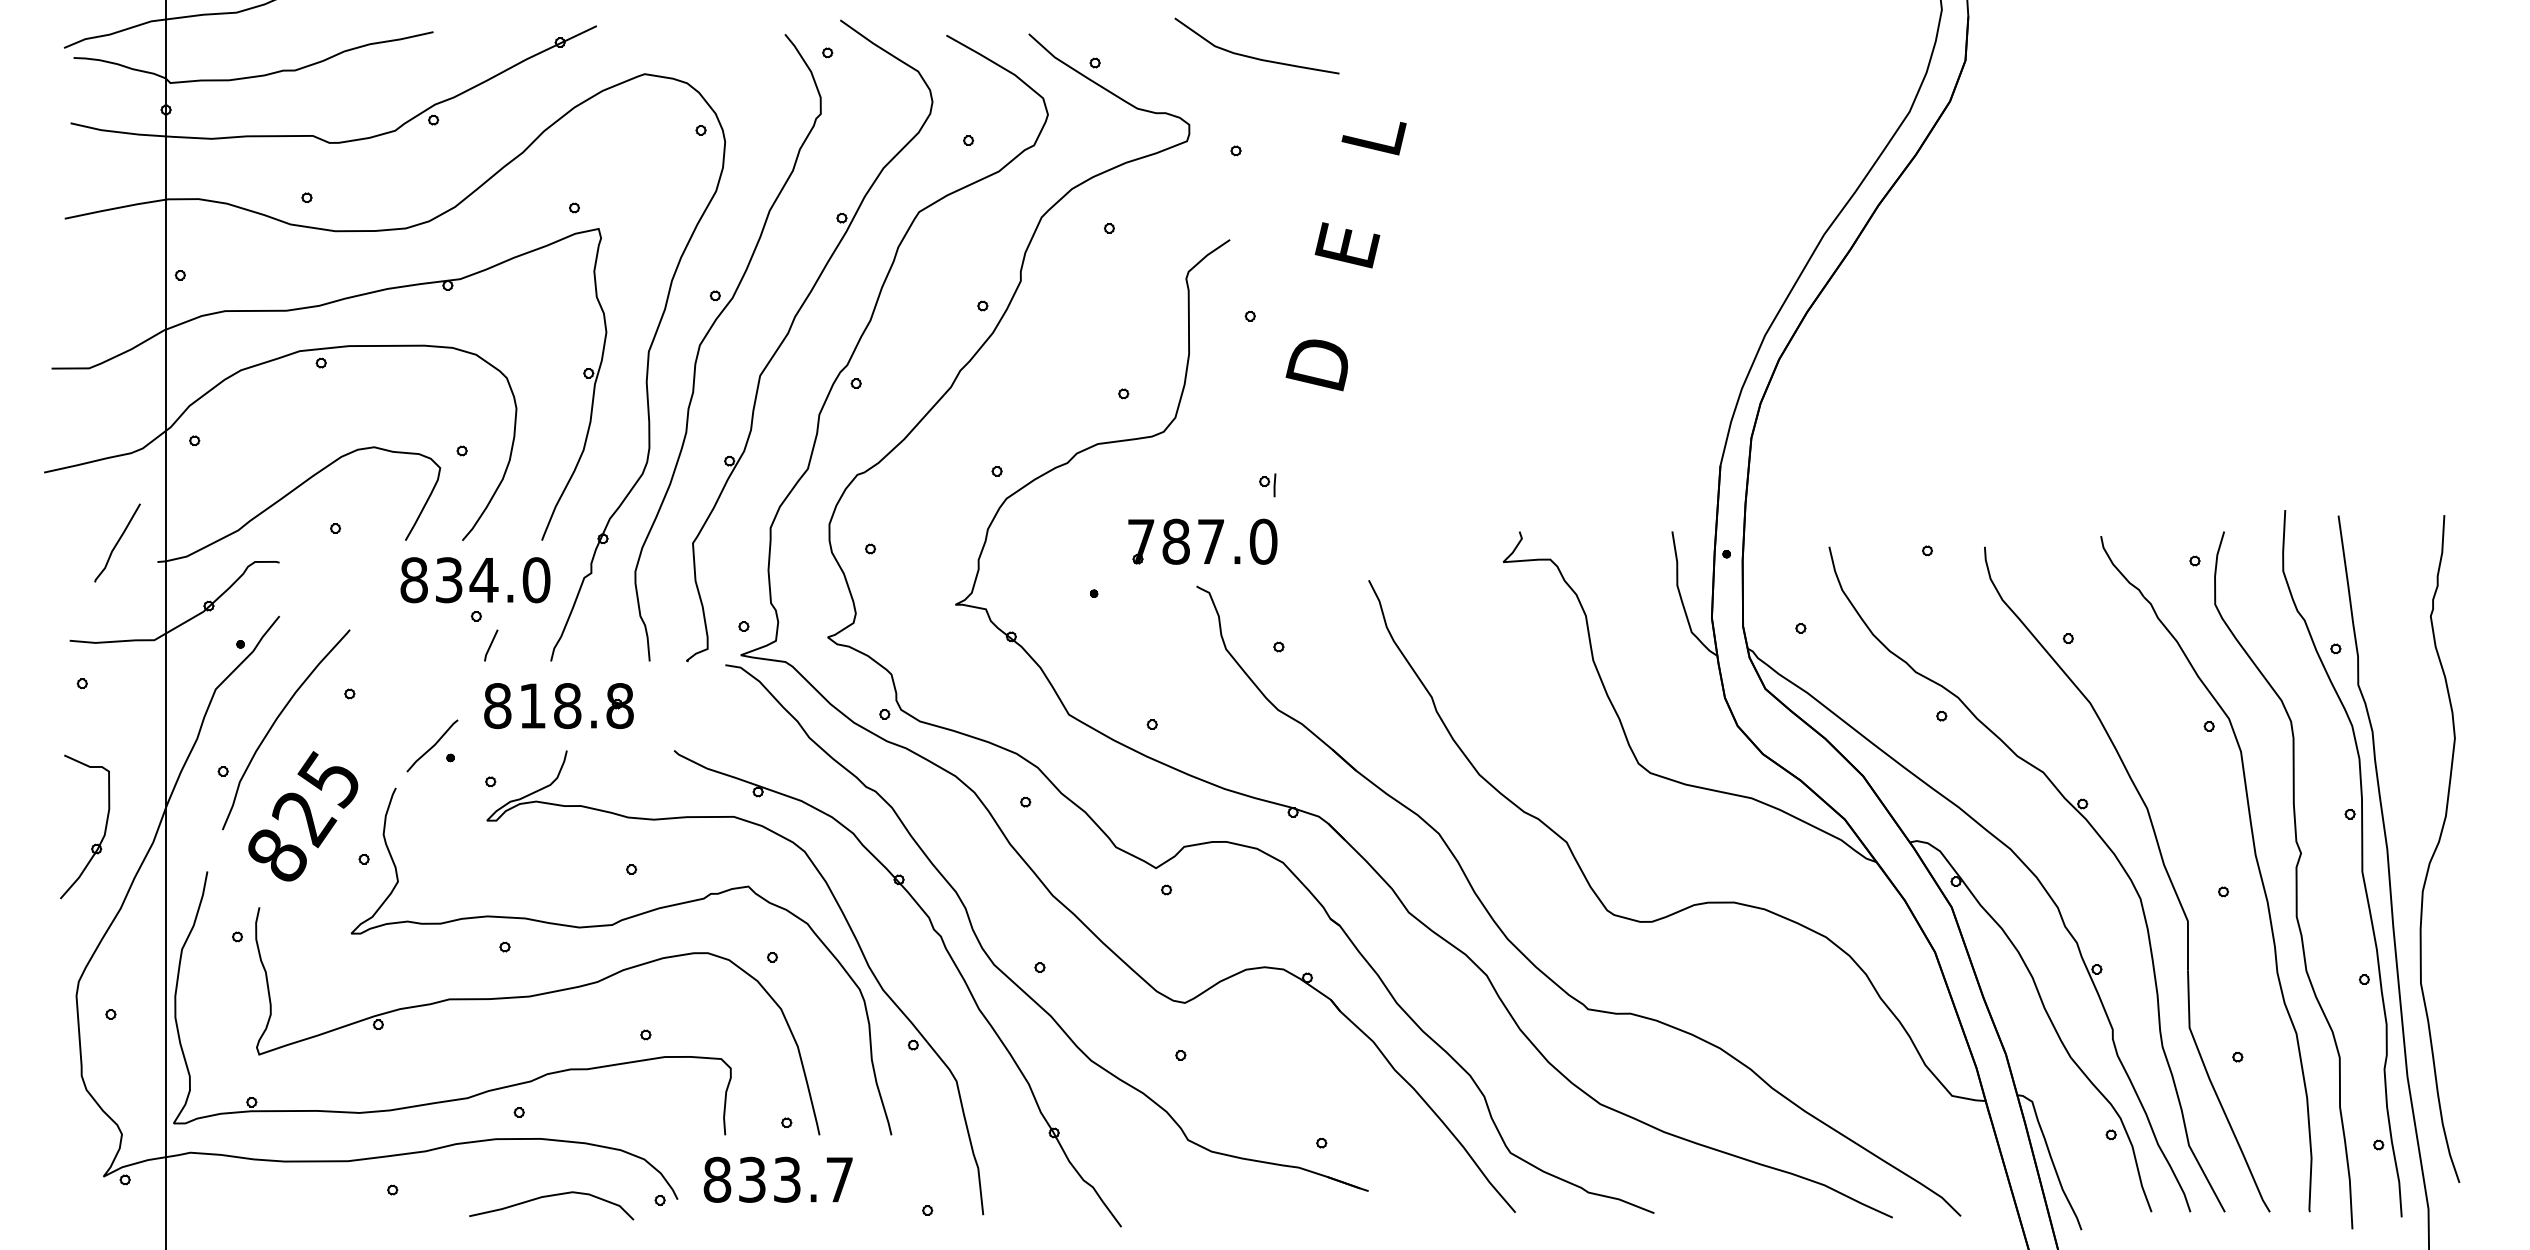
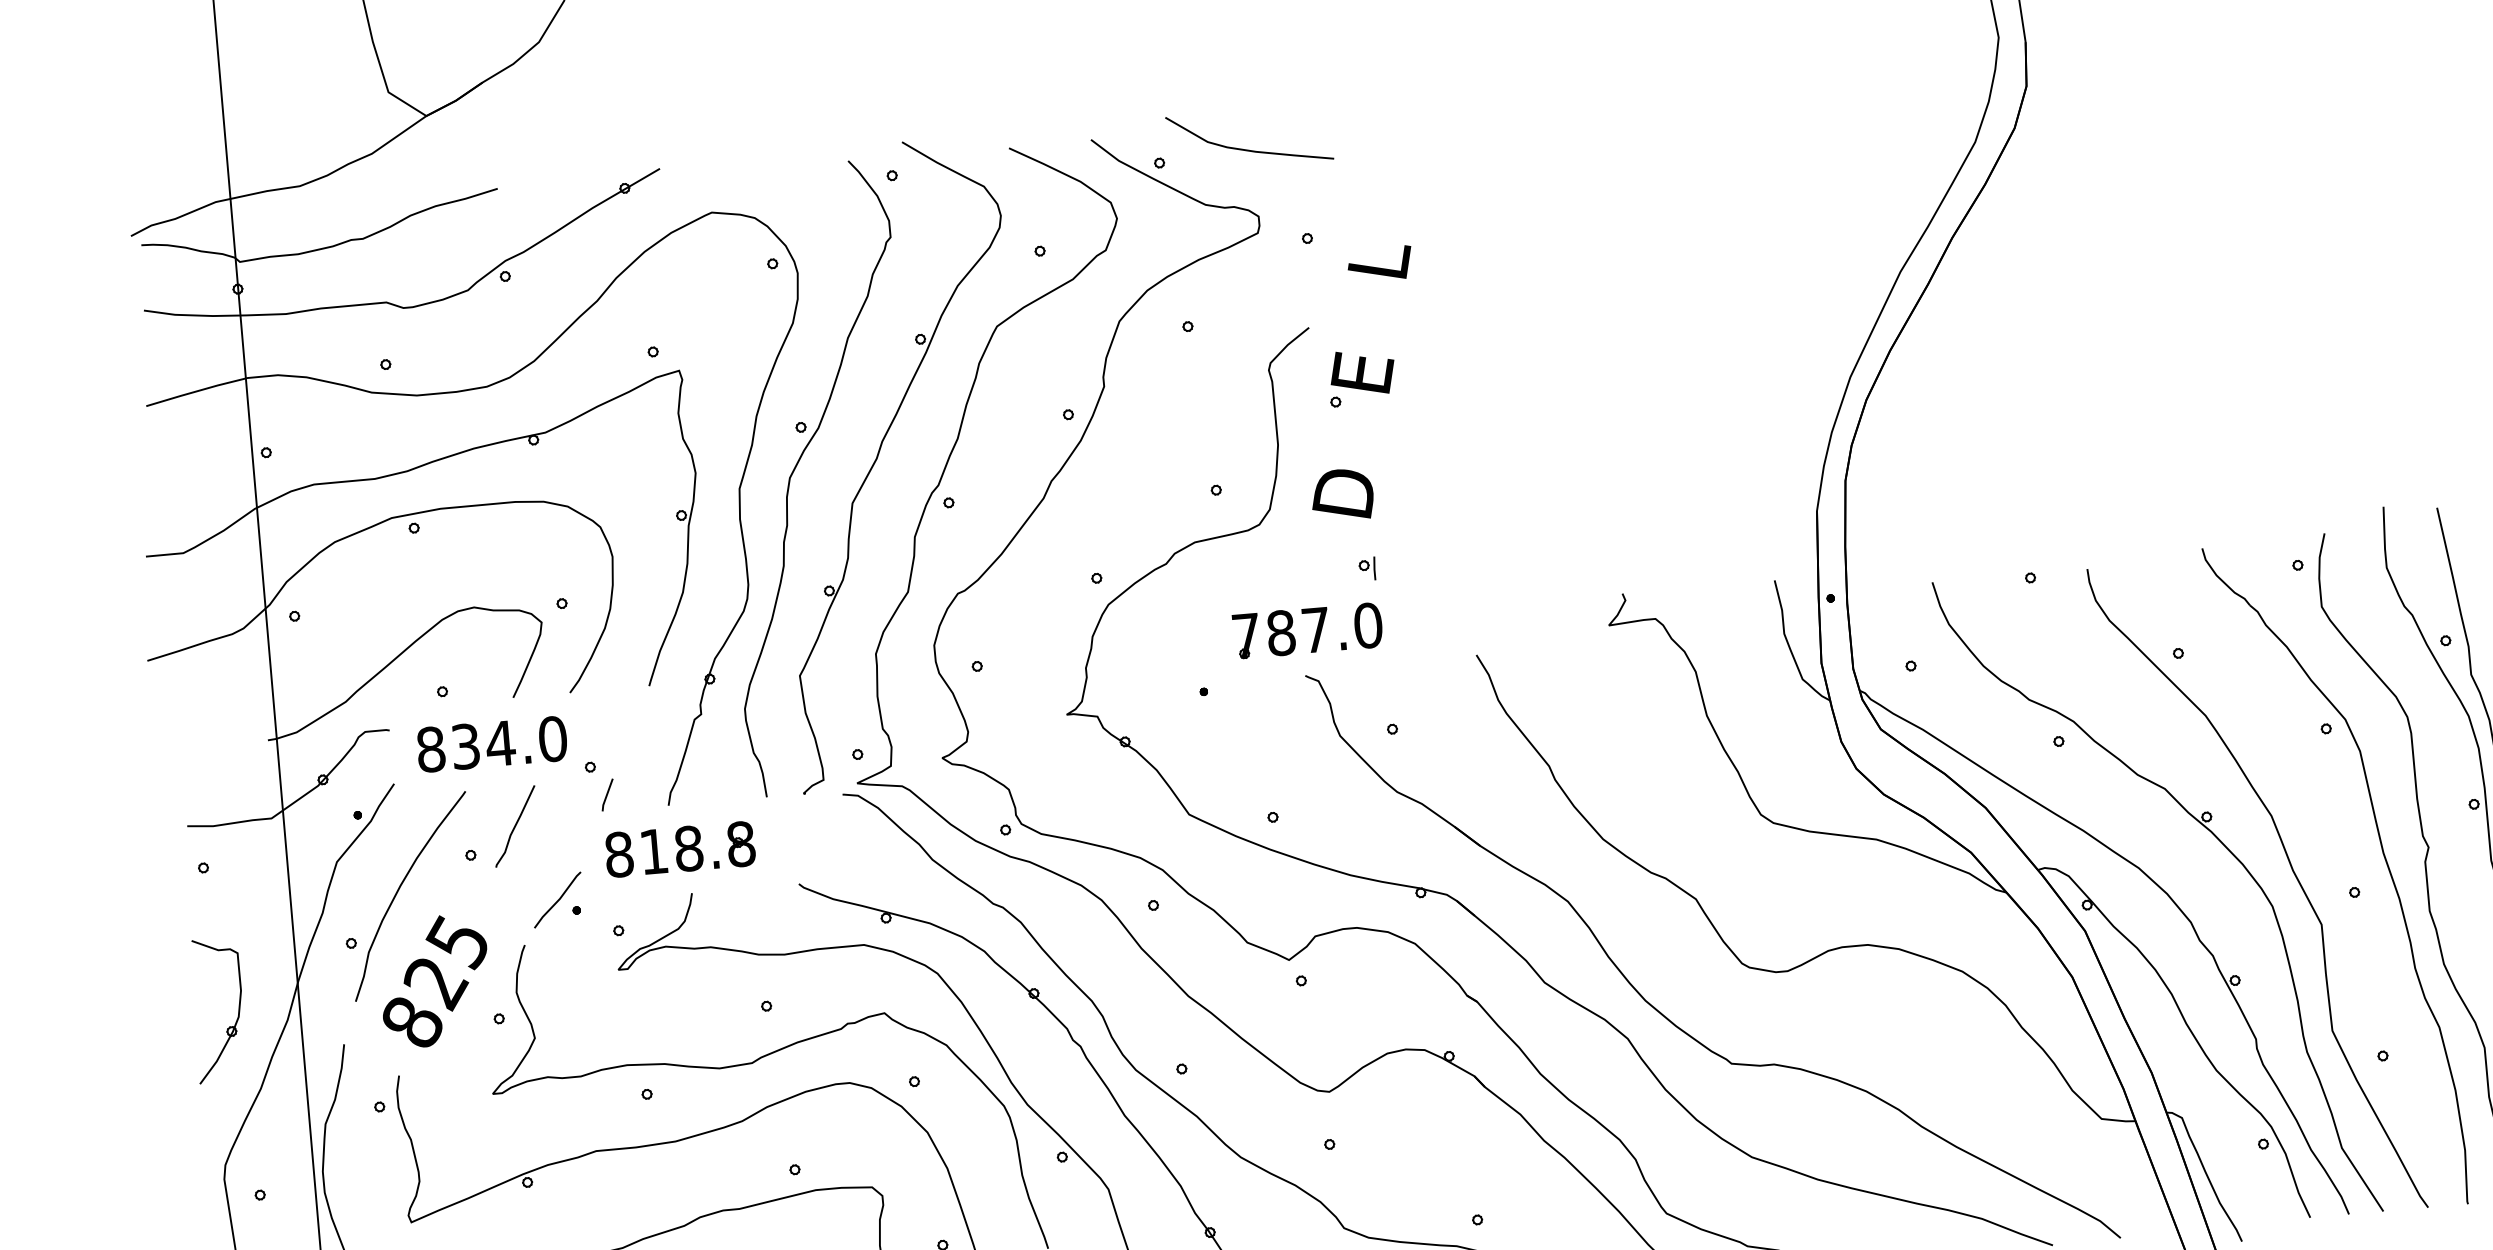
curve: (1252, 56) -> (1246, 149), moved
text: (1345, 256) -> (1361, 384), moved
curve: (117, 542) -> (515, 825), moved
text: (475, 580) -> (492, 744), moved

